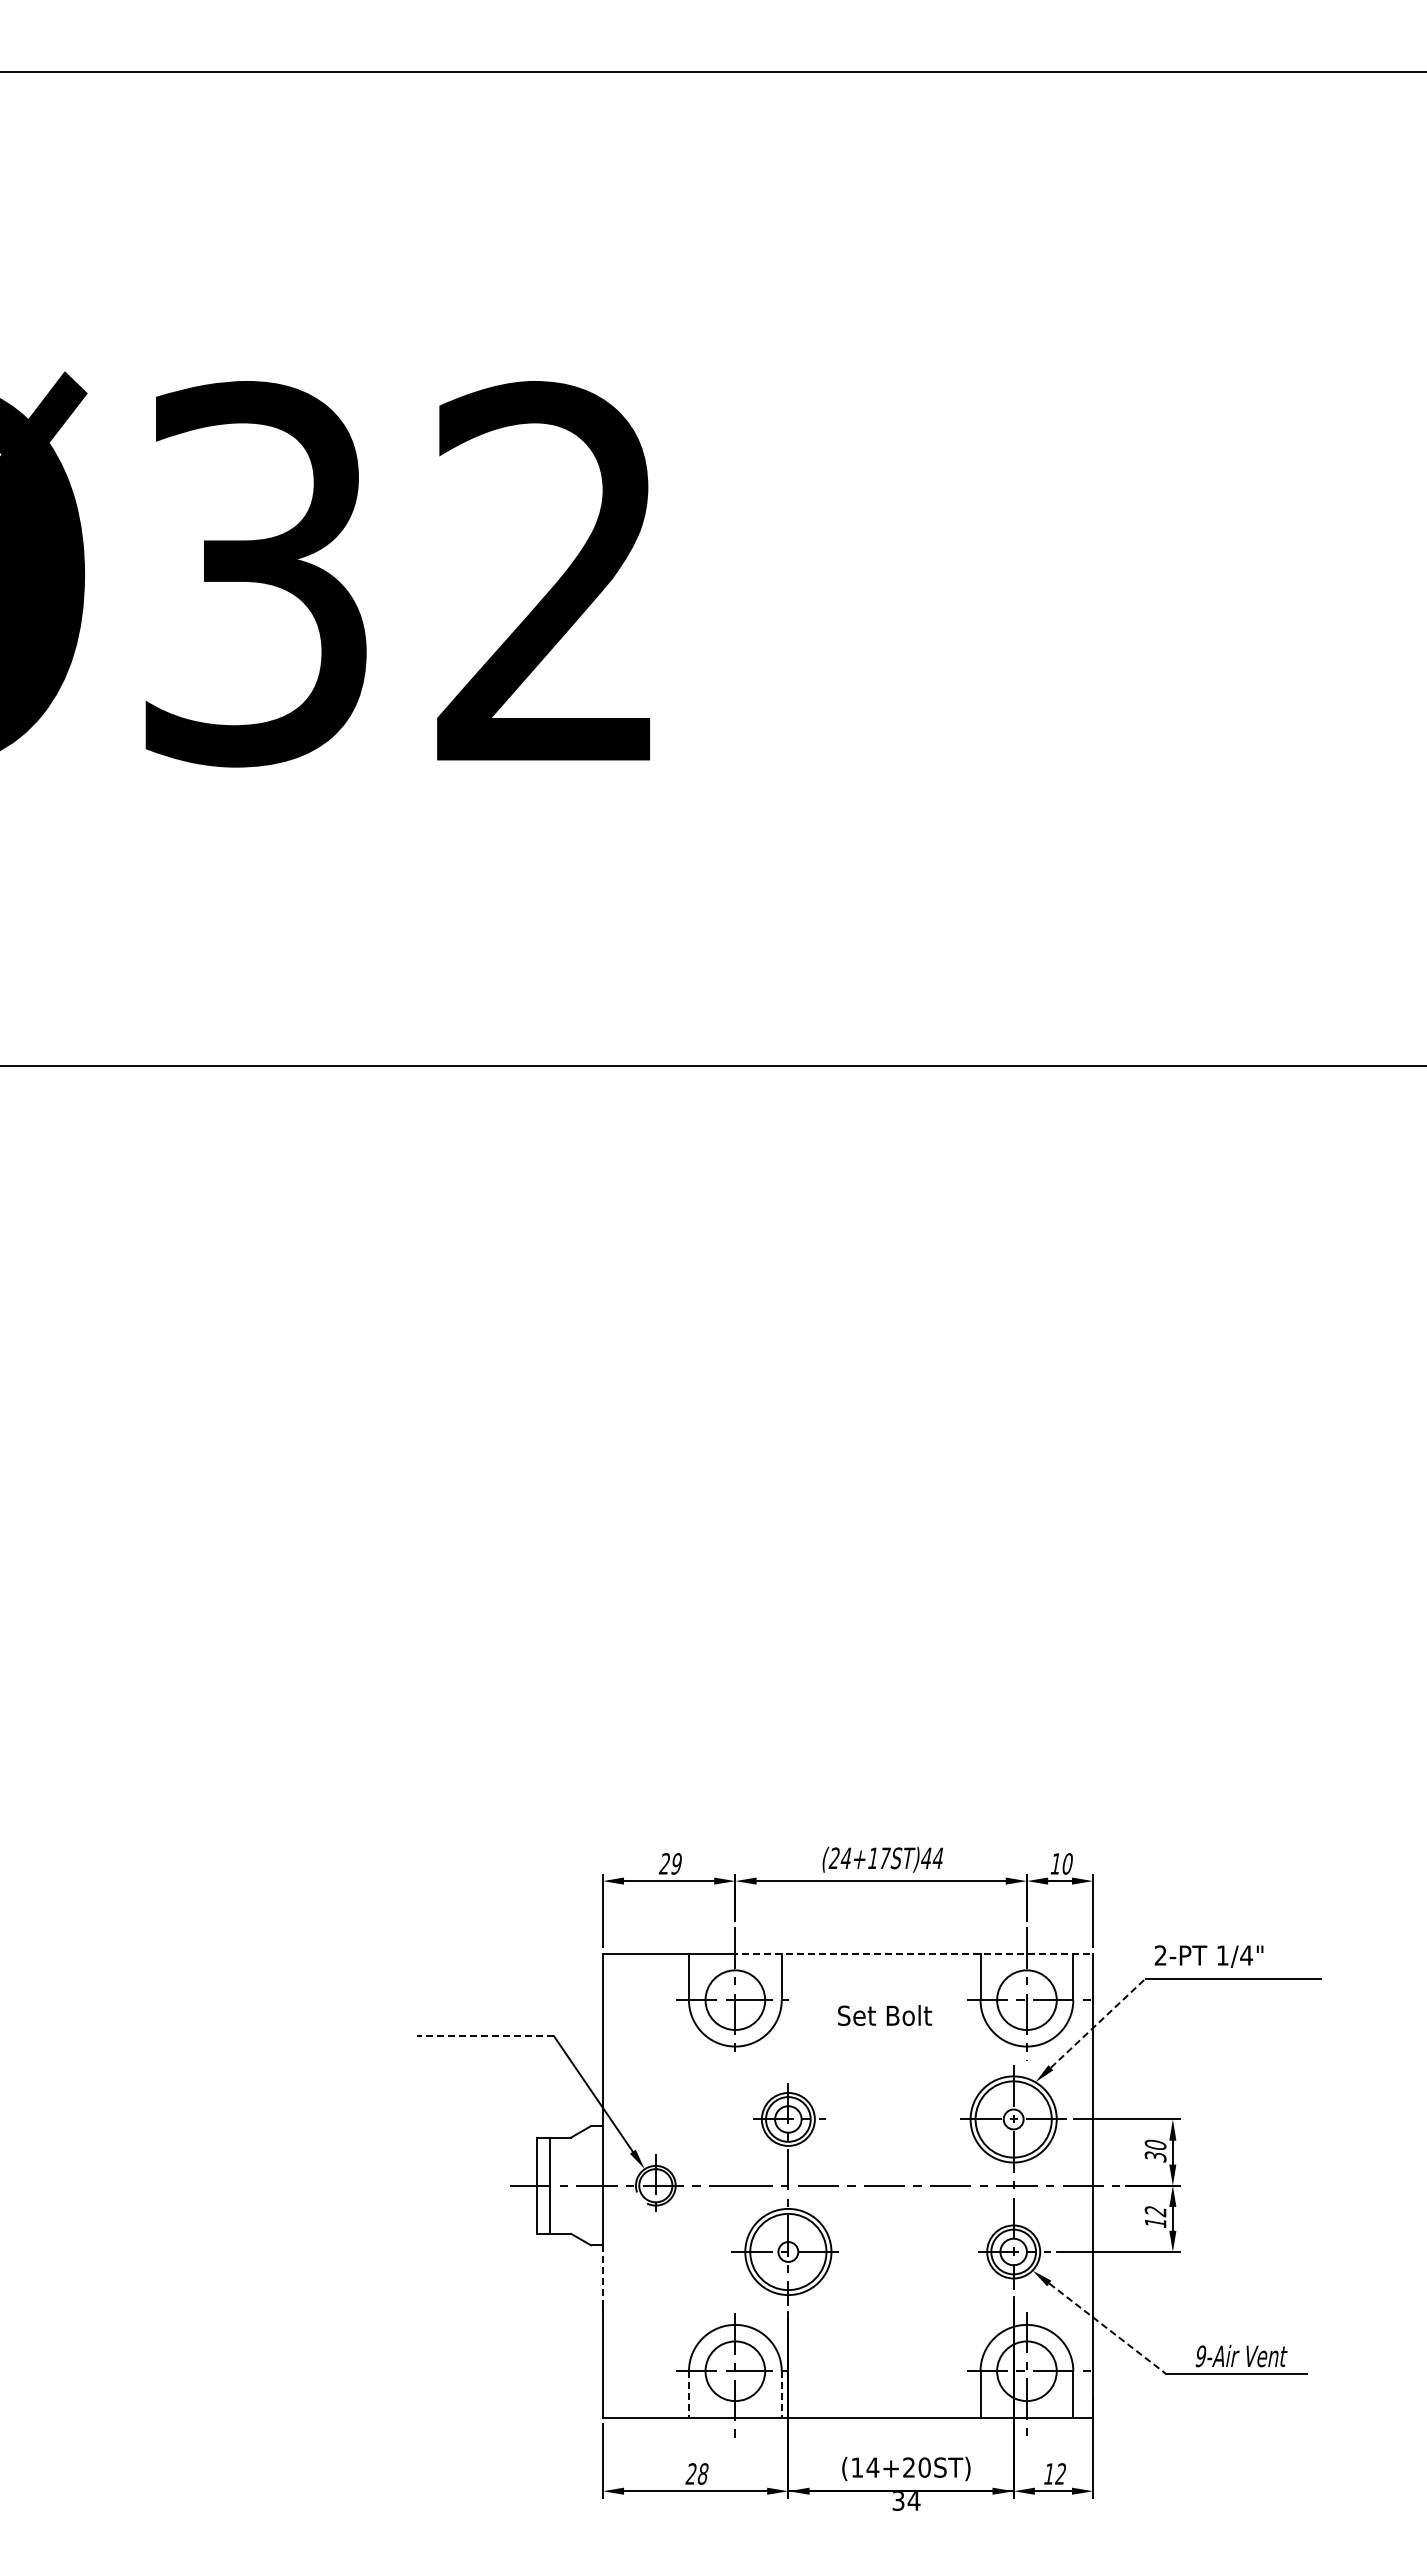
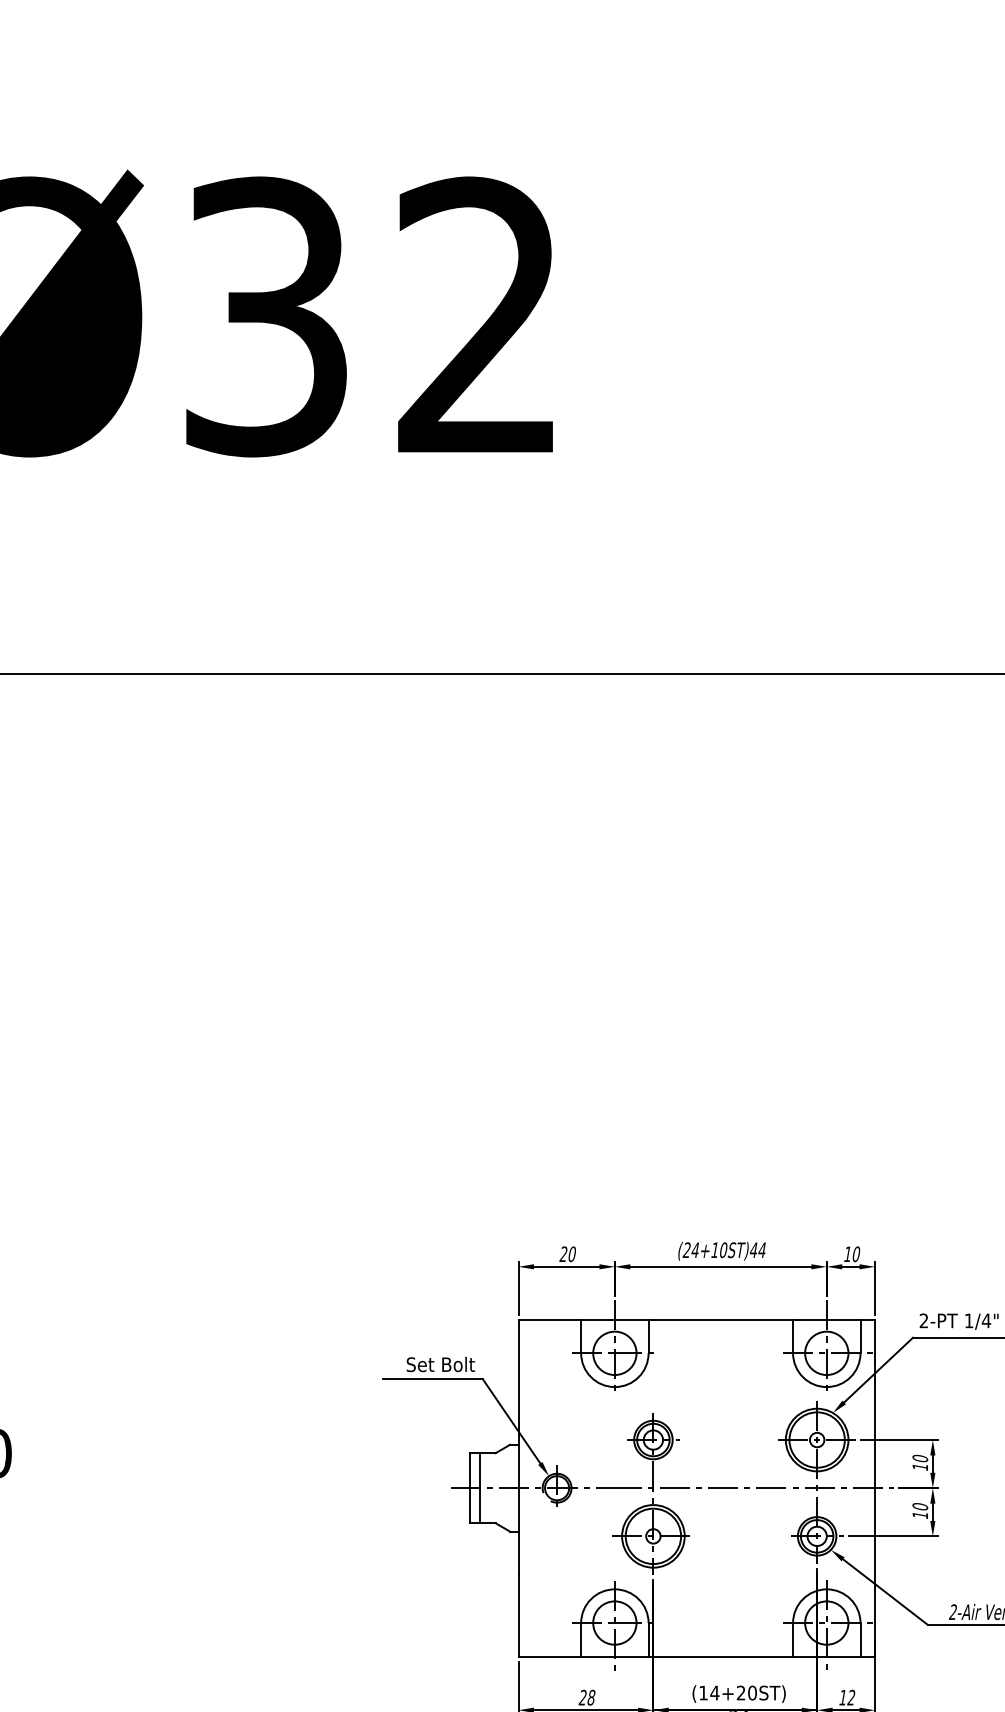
text: (885, 1858) -> (723, 1250), (24+17ST)44 -> (24+10ST)44
text: (676, 1863) -> (572, 1254), 29 -> 20
line: (912, 1953) -> (743, 1319), dashed -> solid
text: (885, 2015) -> (441, 1364), moved
line: (1098, 2023) -> (878, 1370), dashed -> solid
line: (485, 2036) -> (433, 1379), dashed -> solid
text: (1155, 2156) -> (920, 1466), 30 -> 10
text: (1155, 2211) -> (920, 1506), 12 -> 10
line: (602, 2275) -> (518, 1553), dashed -> solid
line: (1107, 2328) -> (885, 1591), dashed -> solid
text: (1200, 2356) -> (952, 1612), 9-Air -> 2-Air
line: (688, 2394) -> (580, 1639), dashed -> solid
line: (781, 2394) -> (648, 1639), dashed -> solid

